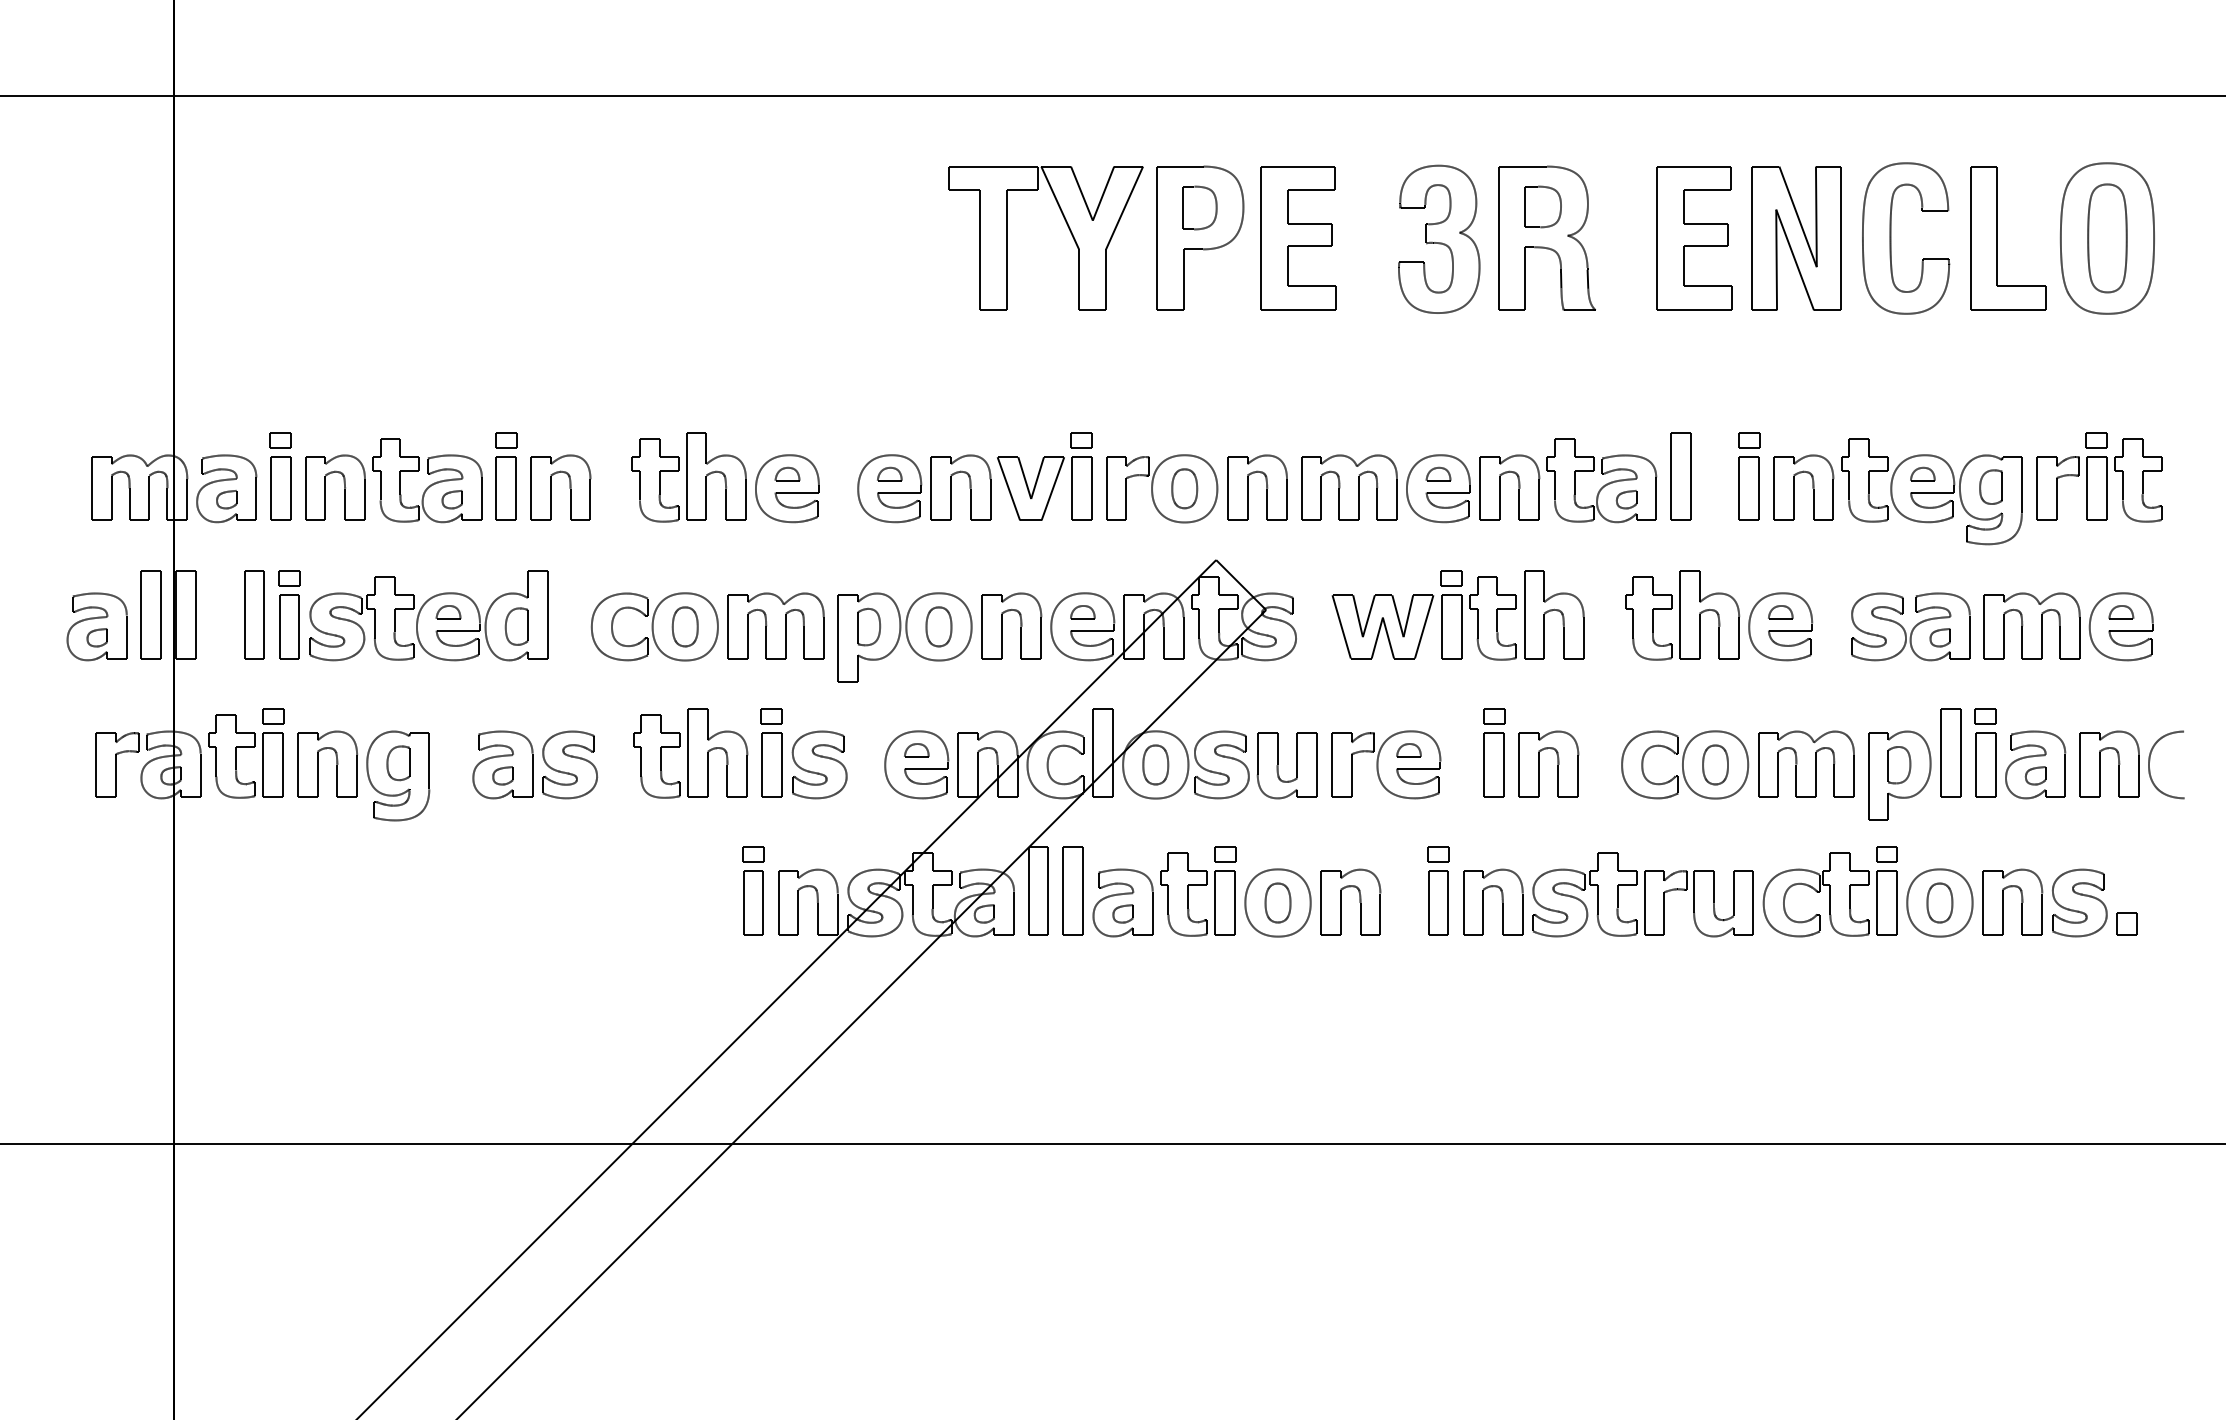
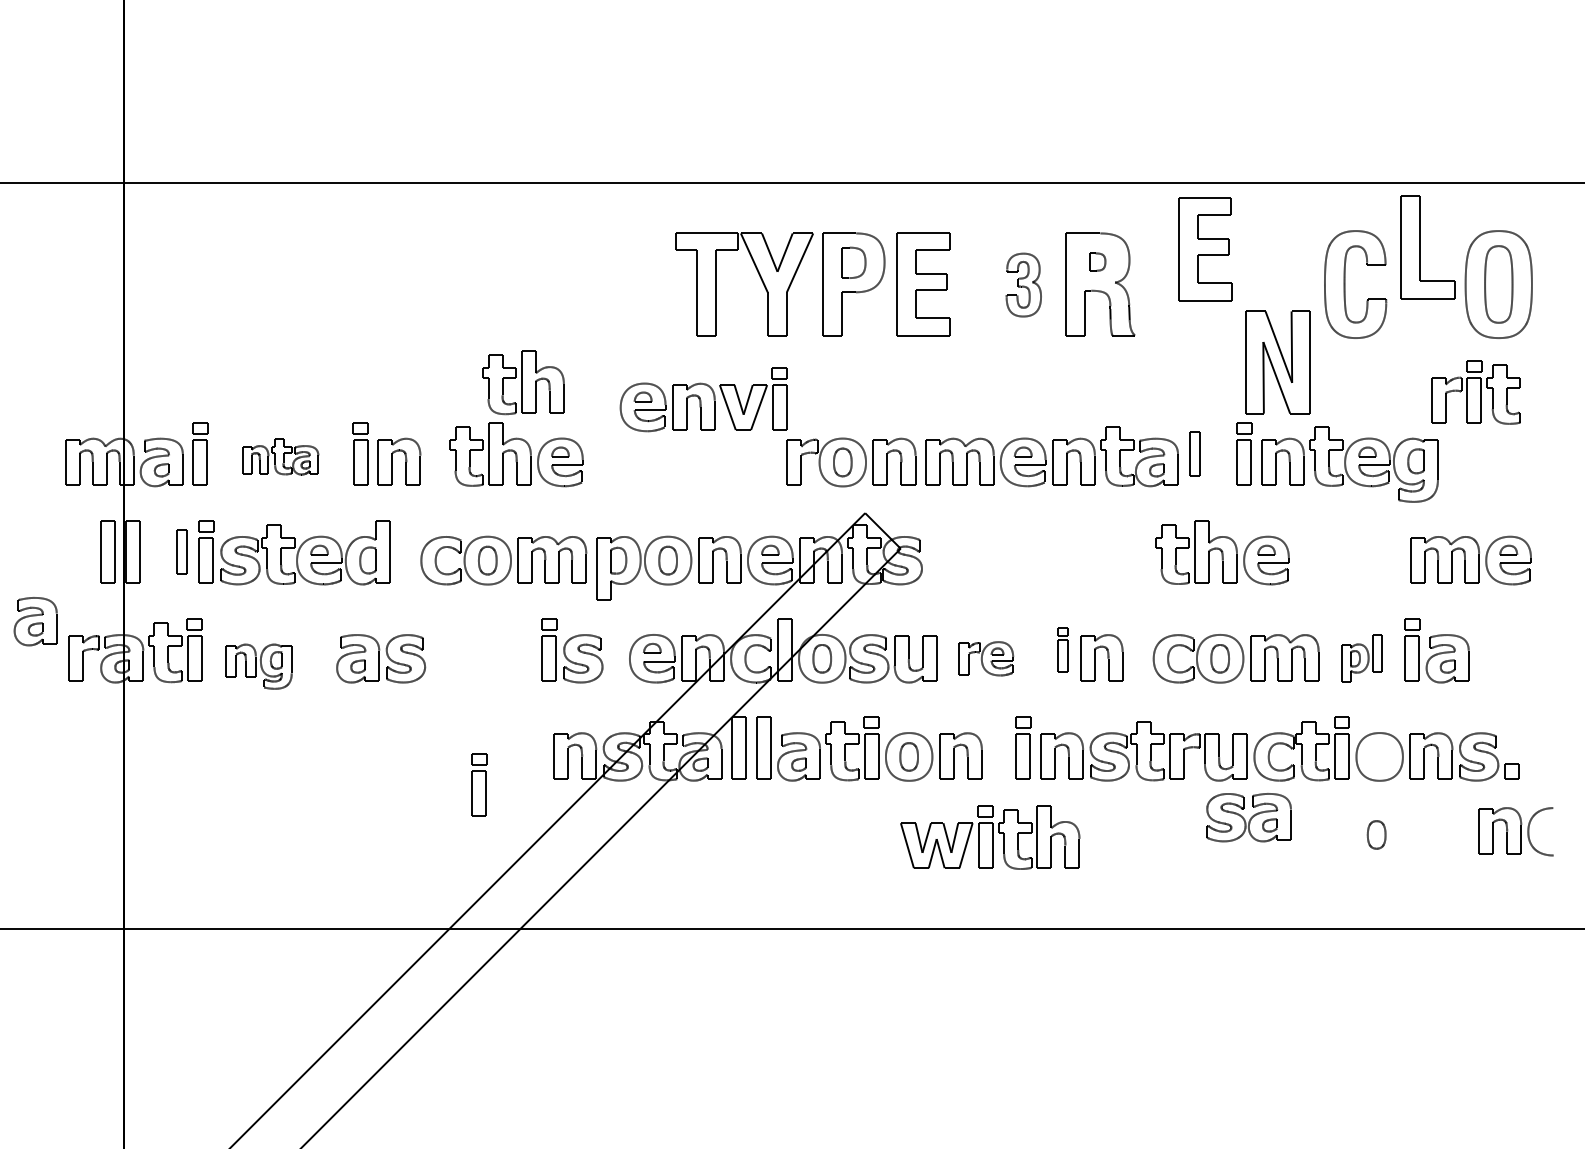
part: (1542, 206) -> (1097, 261), size x0.6
part: (1438, 238) -> (1023, 284), size x0.6
part: (1694, 238) -> (1205, 249), moved
part: (1796, 238) -> (1277, 362), moved
part: (1997, 238) -> (1420, 247), moved
part: (1679, 476) -> (1194, 453), size x0.7
part: (974, 477) -> (703, 399), moved
part: (2098, 477) -> (1475, 392), moved
part: (393, 480) -> (280, 456), size x0.6
part: (254, 614) -> (181, 551), size x0.7
part: (1458, 615) -> (990, 837), moved
part: (96, 626) -> (35, 621), moved
part: (1910, 626) -> (1248, 817), moved
part: (1493, 751) -> (1062, 649), size x0.7
part: (690, 753) -> (523, 382), moved
part: (1386, 764) -> (986, 658), size x0.7
part: (1914, 764) -> (1361, 658), size x0.6
part: (2130, 764) -> (1515, 831), moved
part: (362, 775) -> (258, 666), size x0.7
part: (753, 889) -> (479, 784), moved
part: (1939, 902) -> (1376, 834), moved

